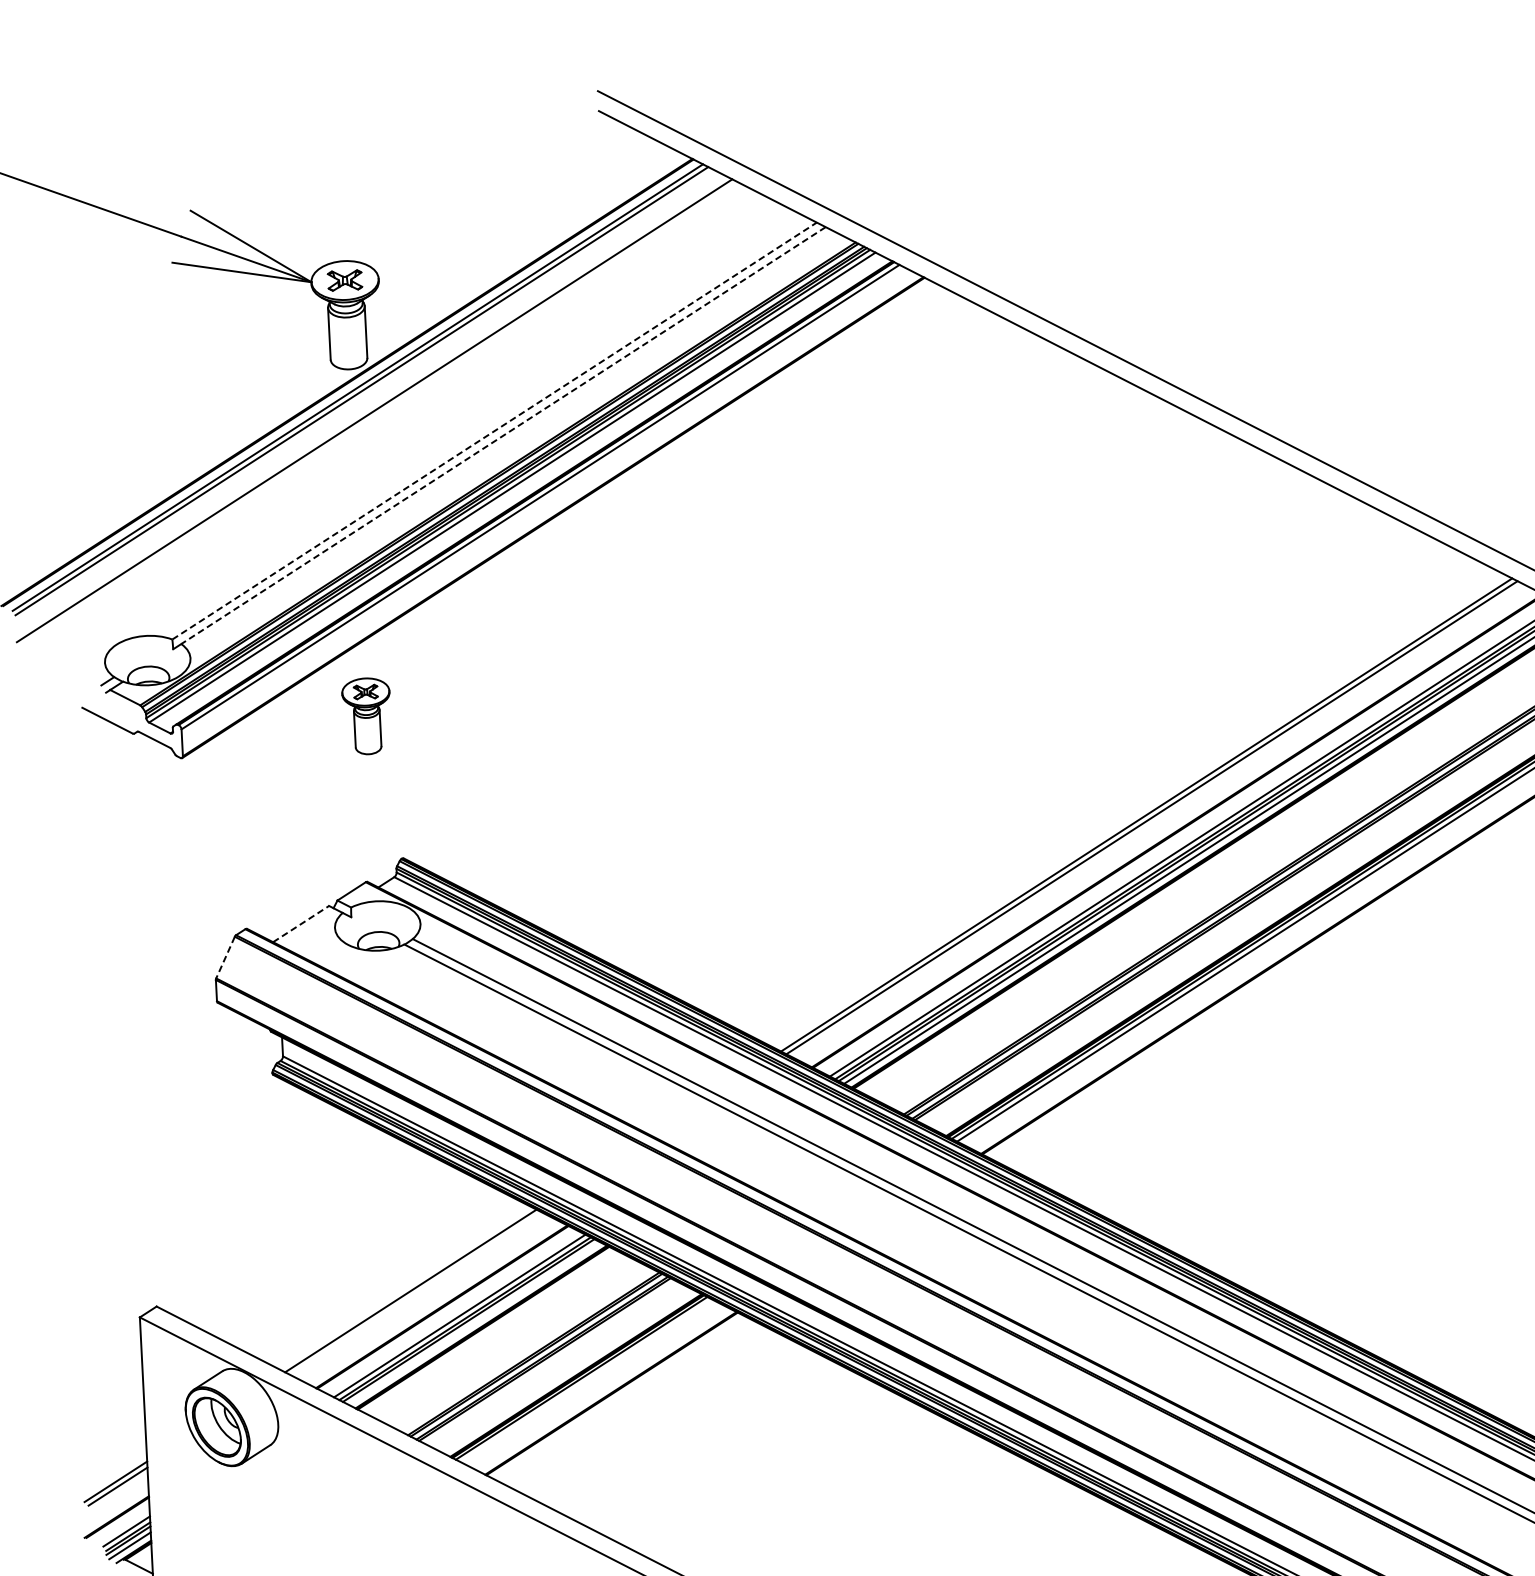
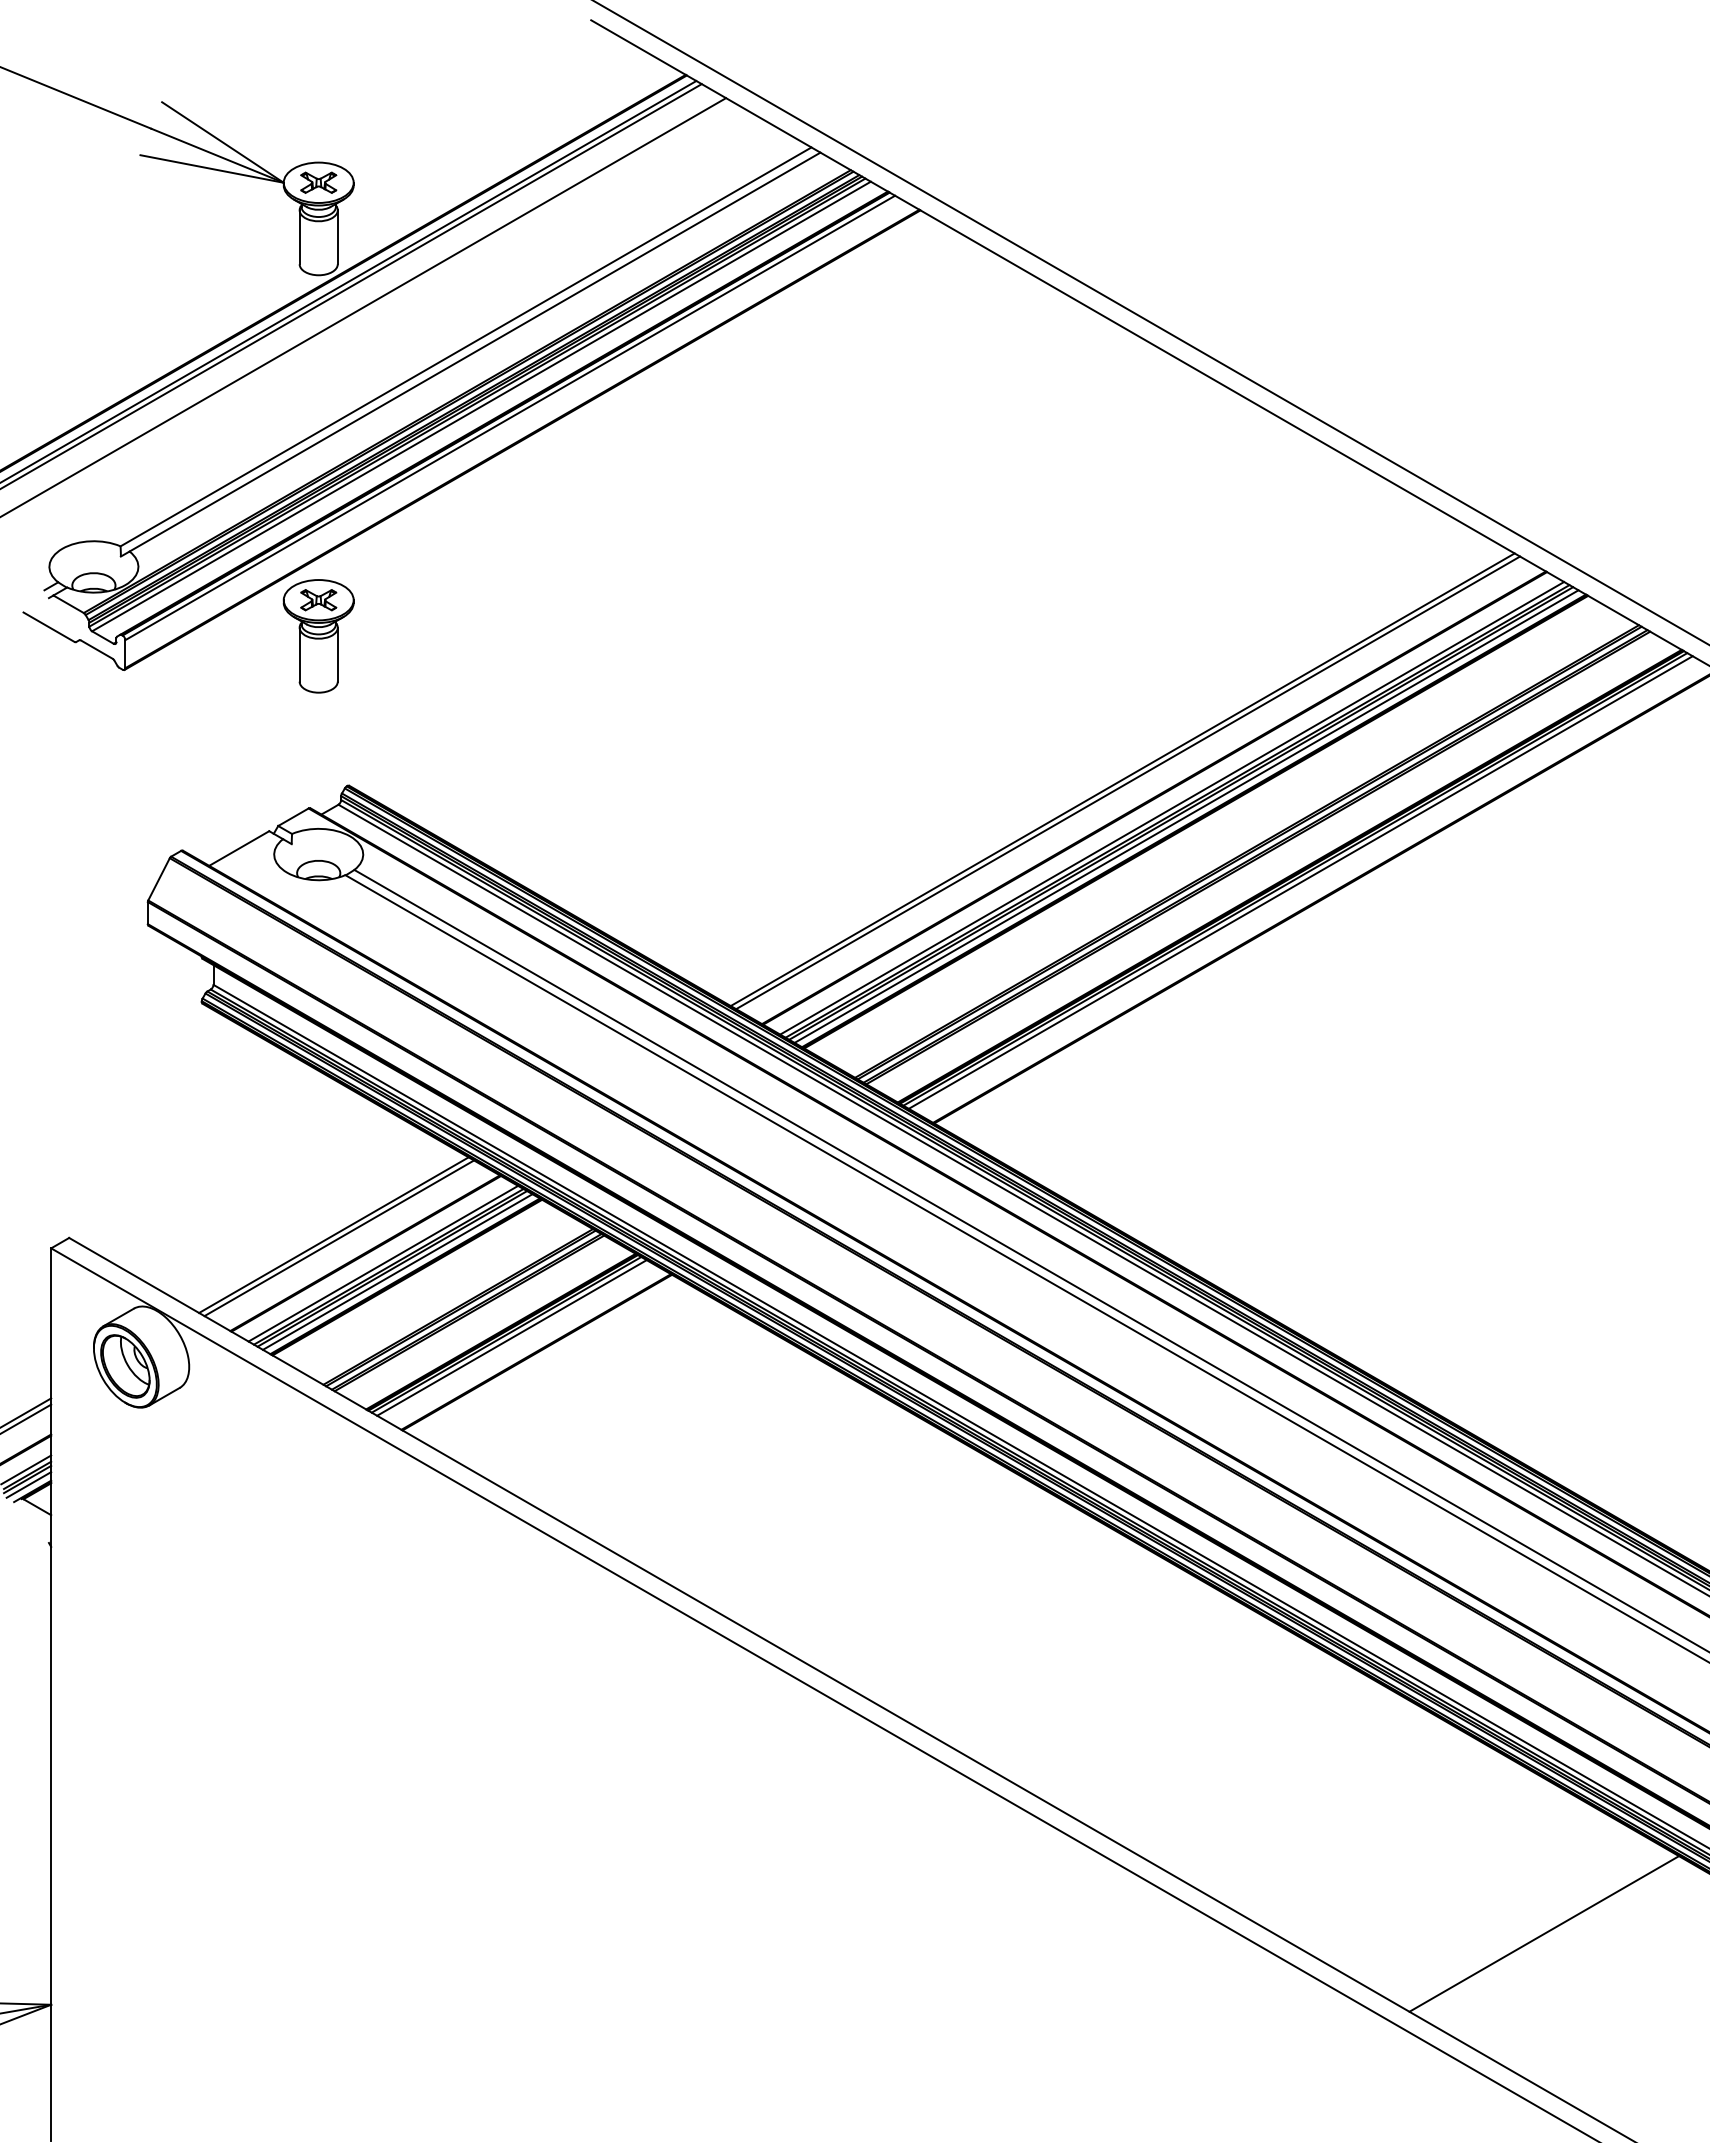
line: (495, 430) -> (466, 346), dashed -> solid
line: (503, 435) -> (475, 352), dashed -> solid
part: (366, 716) -> (318, 636), size x1.43
line: (301, 924) -> (239, 848), dashed -> solid
line: (225, 957) -> (159, 879), dashed -> solid
line: (416, 1293) -> (339, 1238), added
line: (473, 1322) -> (397, 1271), added
line: (586, 1380) -> (511, 1337), added

